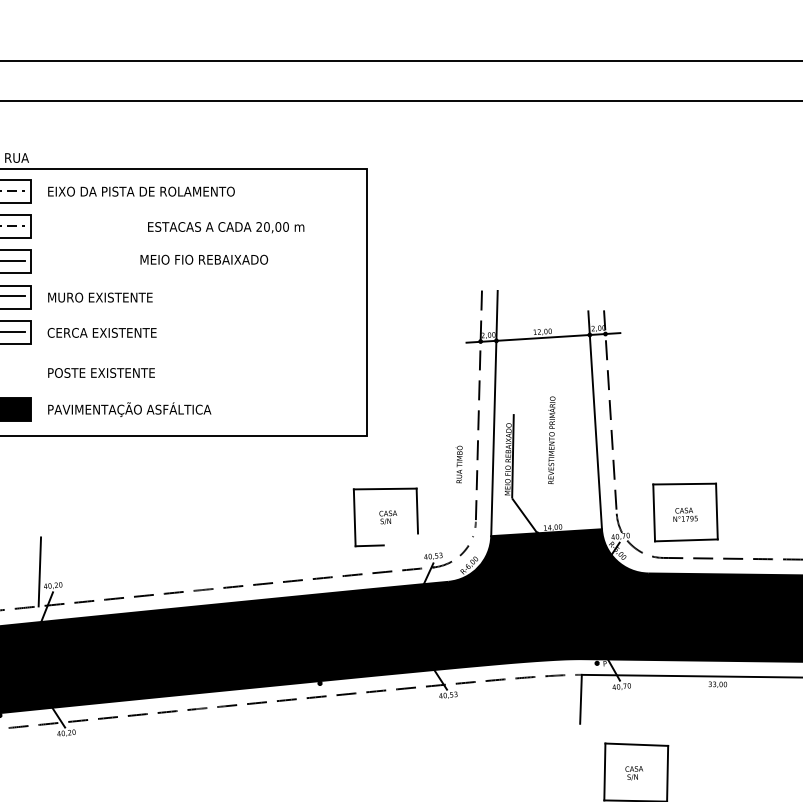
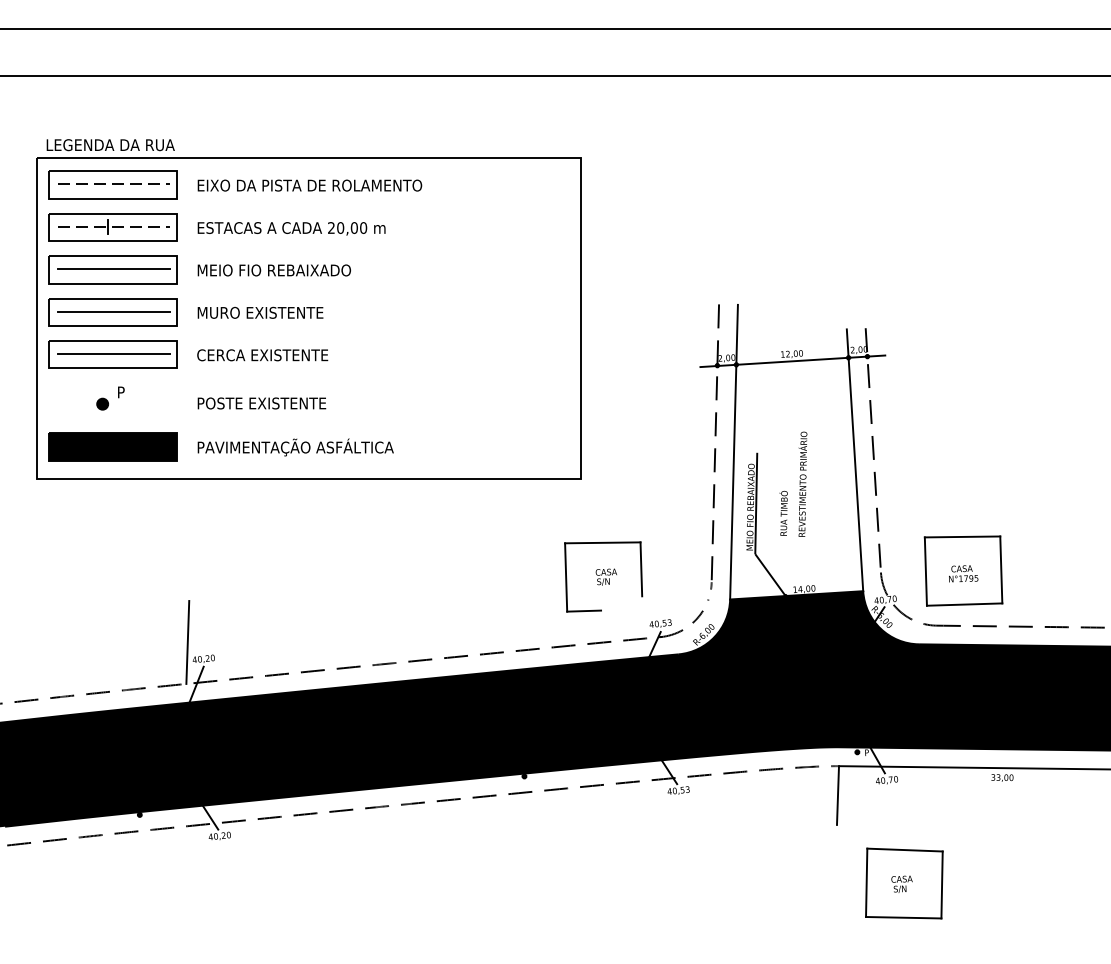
text: (226, 227) -> (291, 228), moved
text: (203, 259) -> (273, 270), moved
text: (459, 463) -> (783, 512), moved

